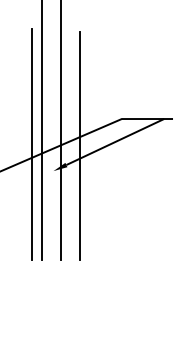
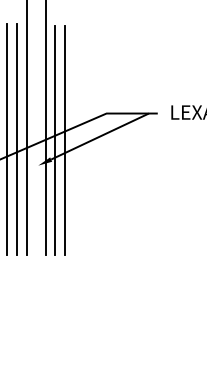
line: (22, 144) -> (7, 139), added
line: (70, 145) -> (55, 140), added

